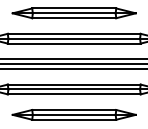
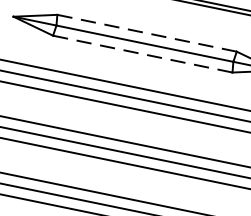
line: (73, 8) -> (145, 33), solid -> dashed
line: (74, 18) -> (143, 54), solid -> dashed

